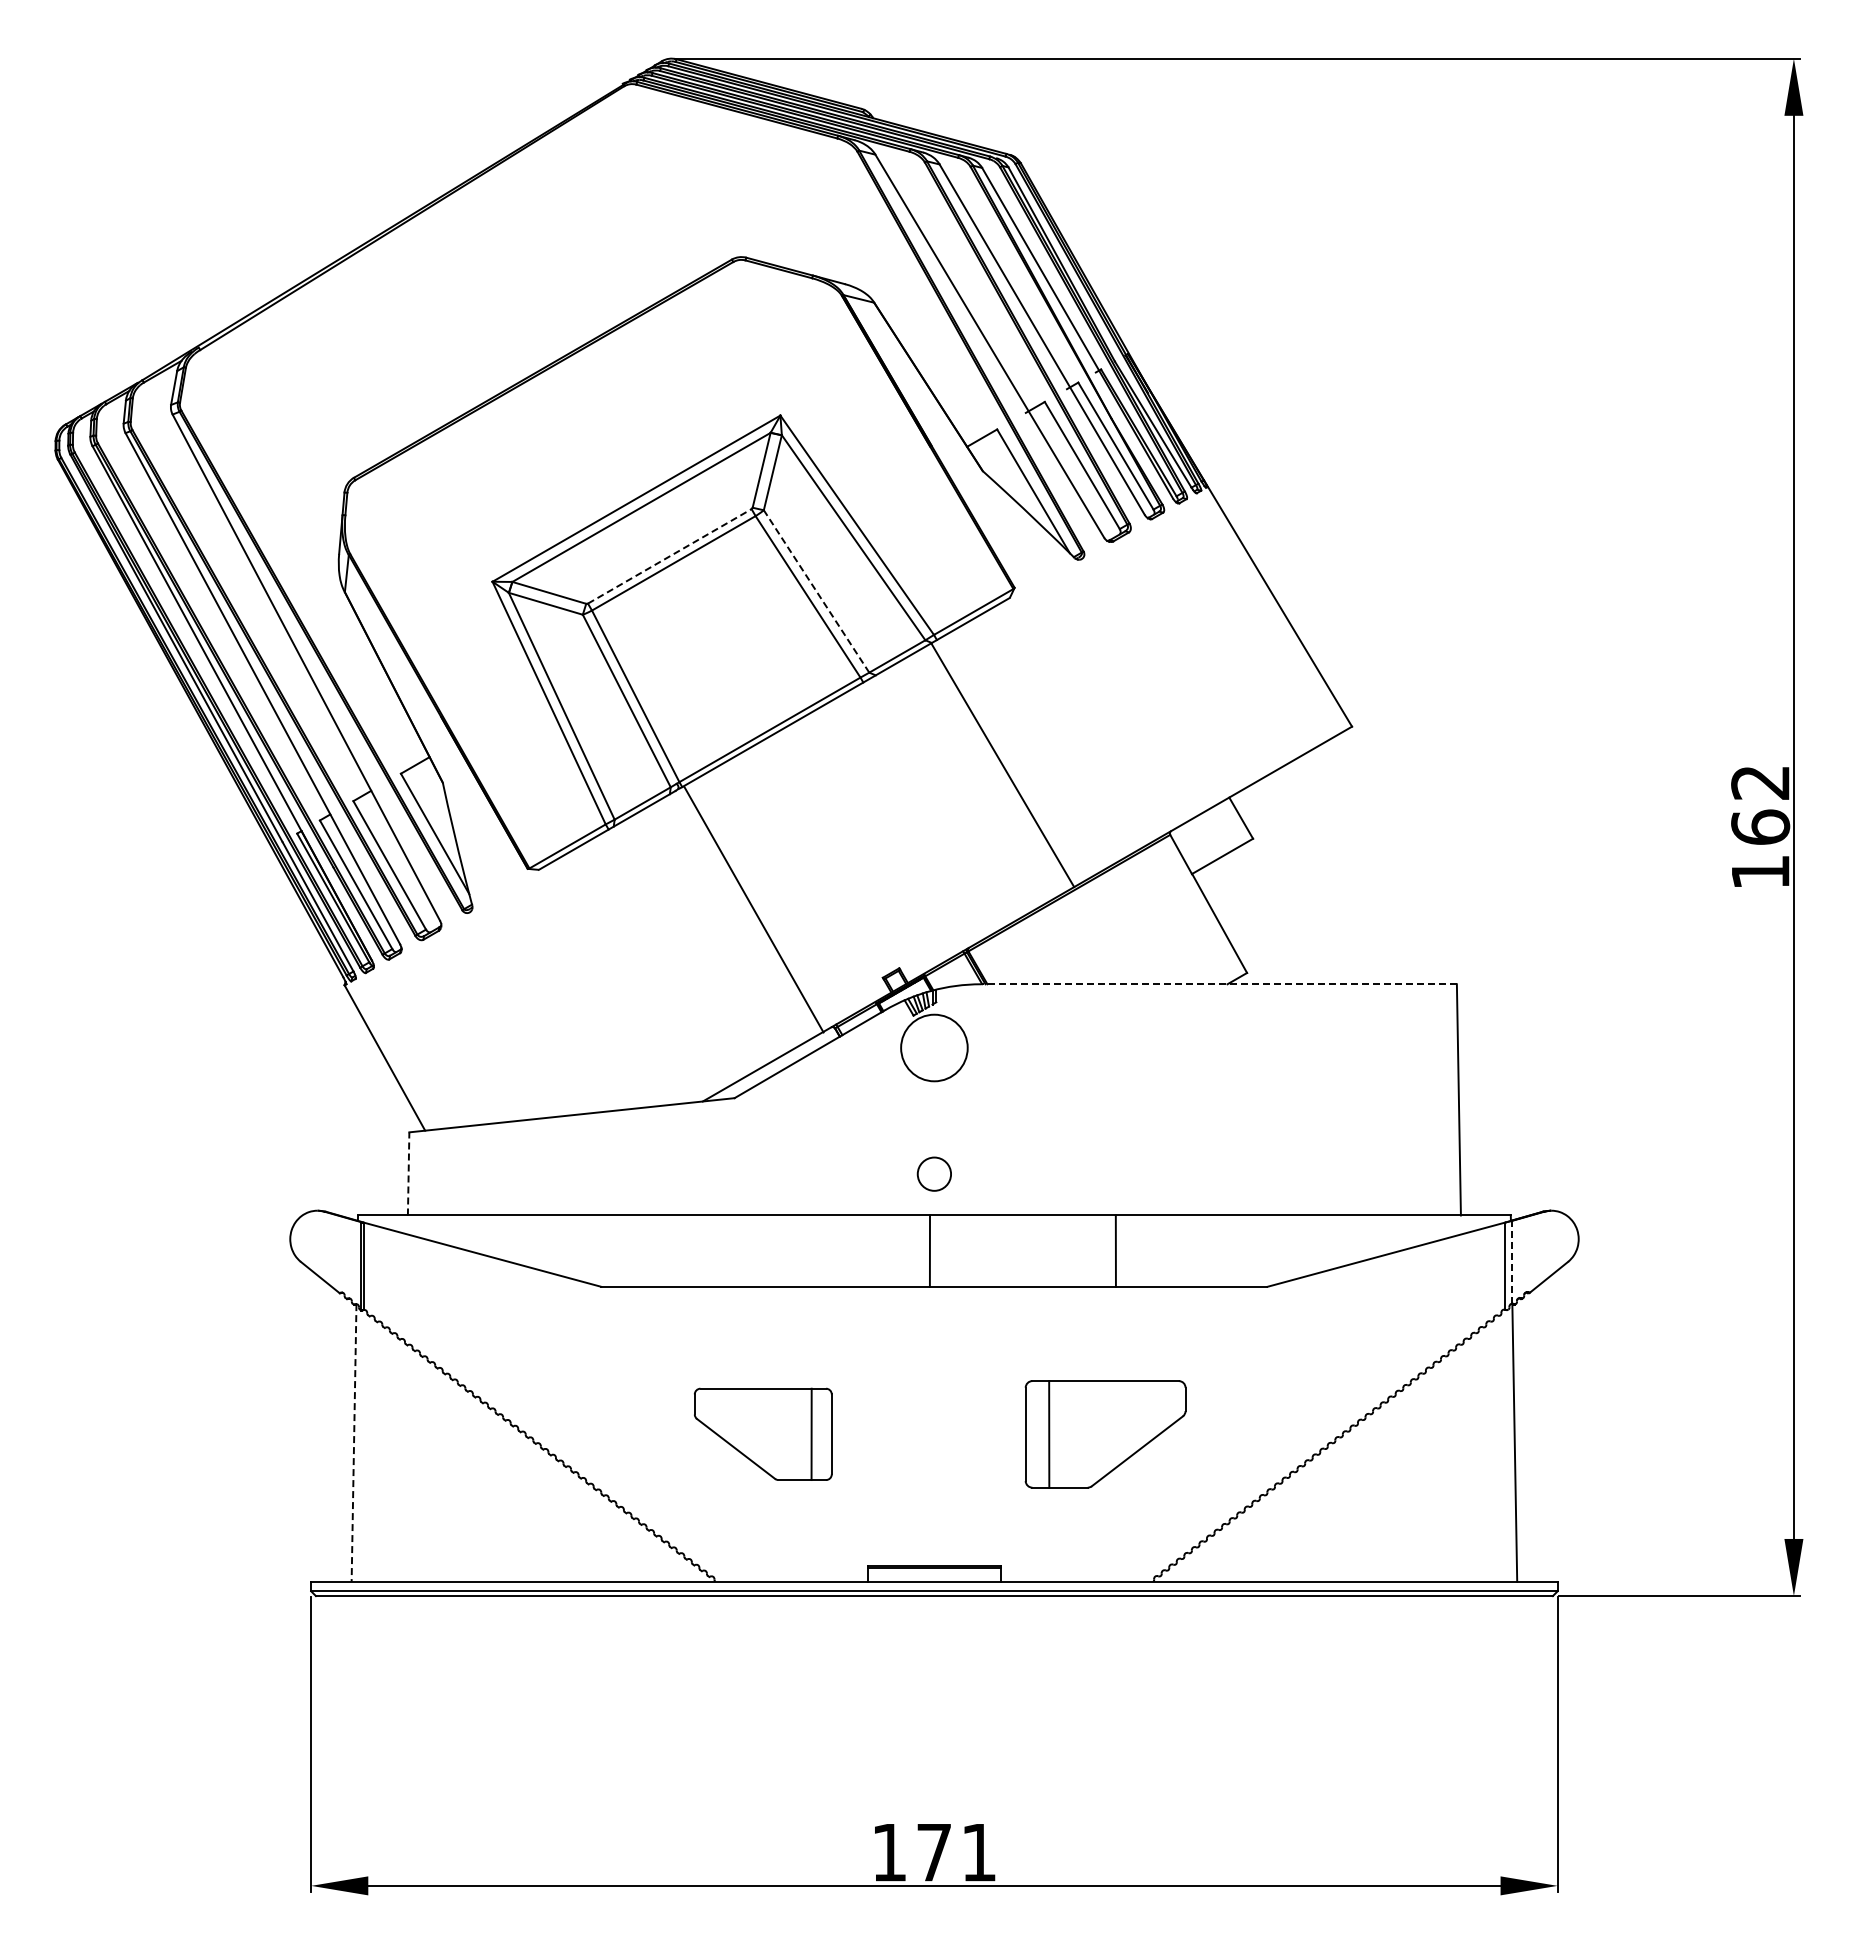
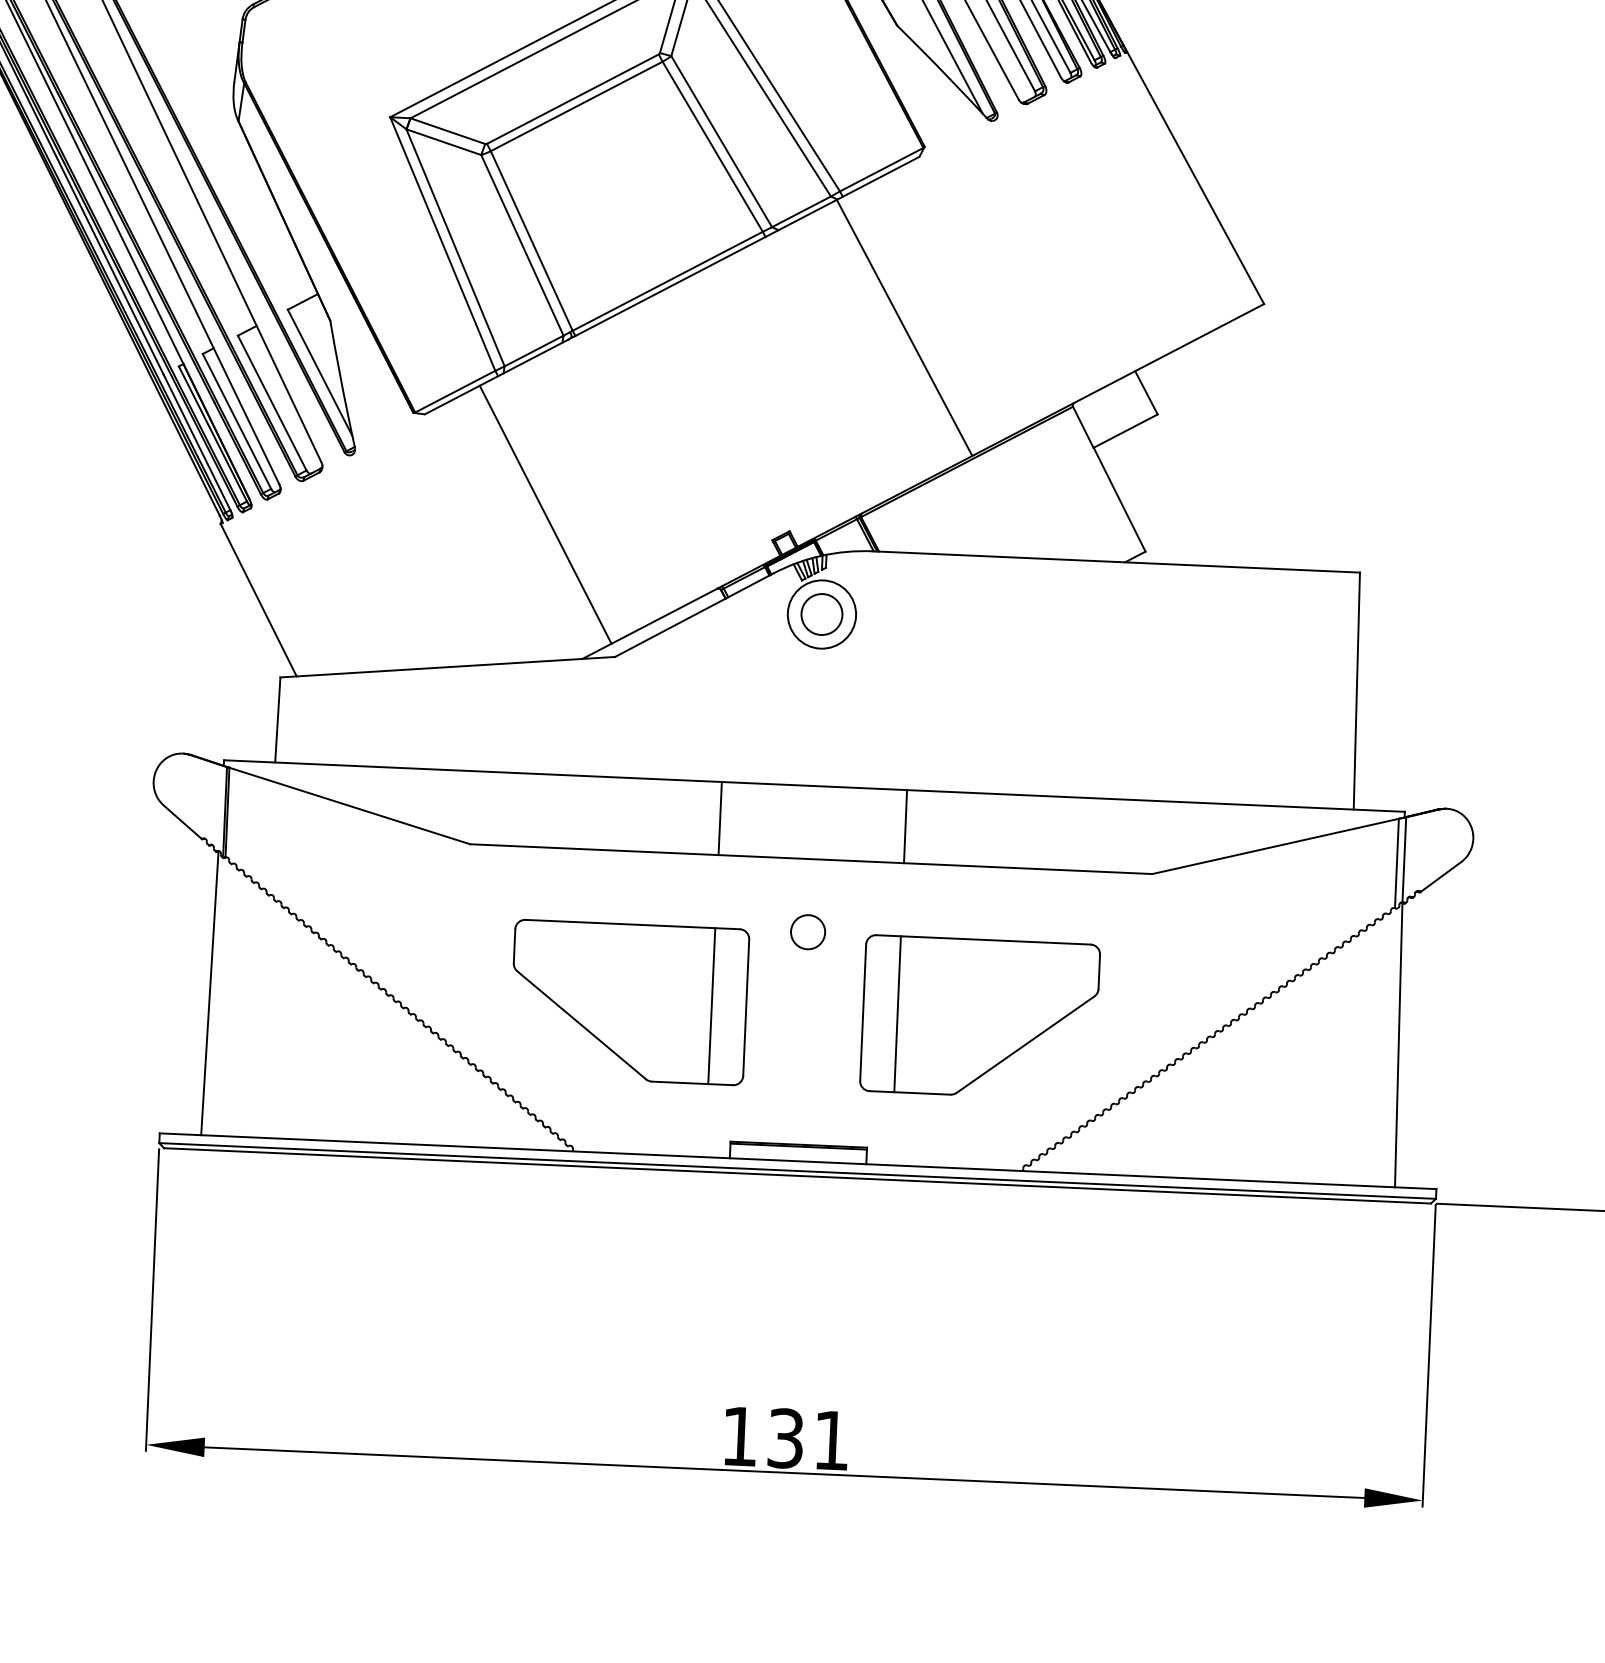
line: (670, 556) -> (573, 99), dashed -> solid
line: (816, 591) -> (721, 141), dashed -> solid
line: (753, 909) -> (545, 514), moved
line: (1218, 984) -> (1115, 562), dashed -> solid
circle: (934, 1047) -> (822, 614), added
line: (408, 1173) -> (277, 719), dashed -> solid
circle: (933, 1173) -> (807, 931), moved
line: (929, 1250) -> (719, 817), moved
line: (1115, 1250) -> (905, 825), moved
line: (1512, 1261) -> (1404, 859), dashed -> solid
part: (763, 1434) -> (629, 1002), size x1.67
part: (1105, 1434) -> (979, 1018), size x1.43
line: (354, 1442) -> (210, 992), dashed -> solid
text: (934, 1852) -> (786, 1438), 171 -> 131

